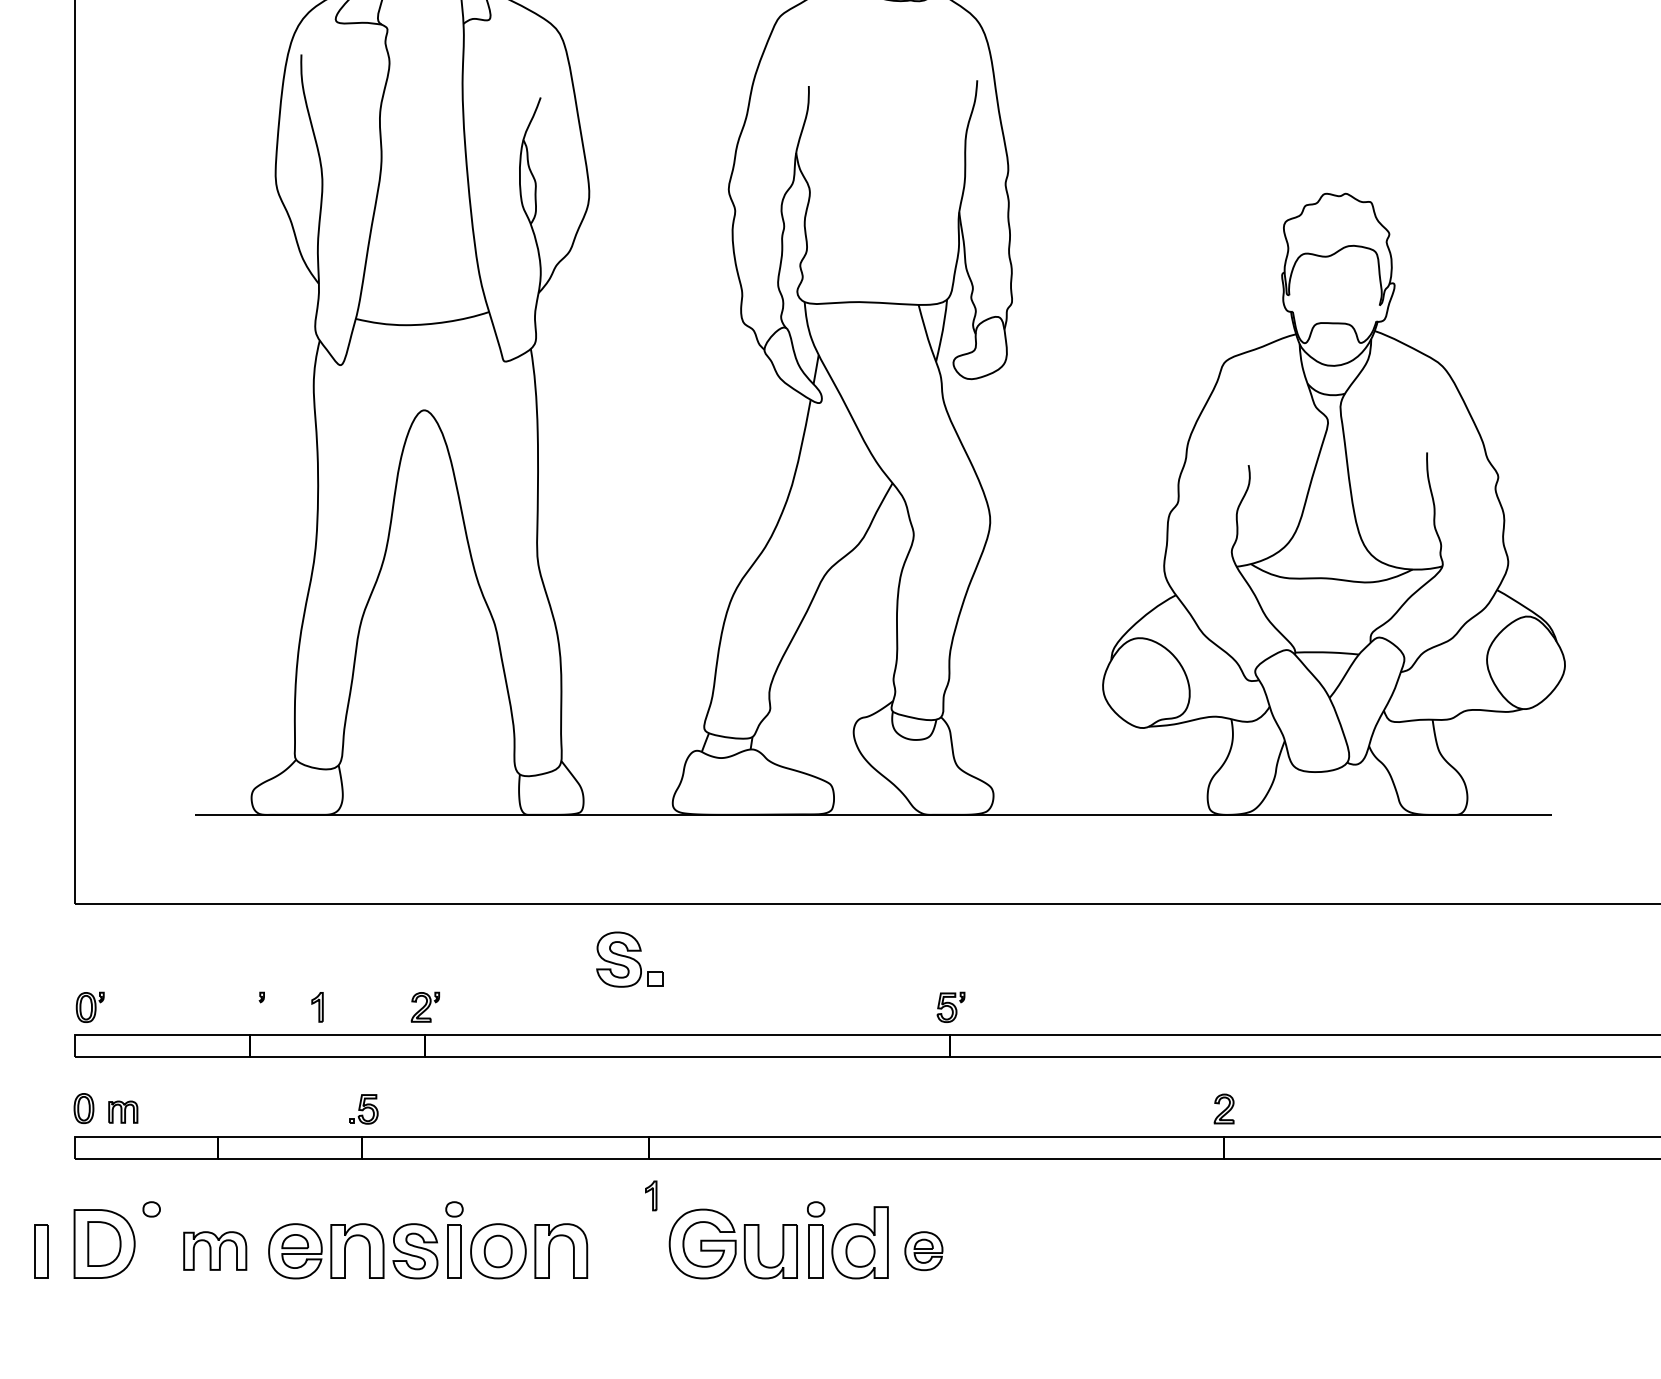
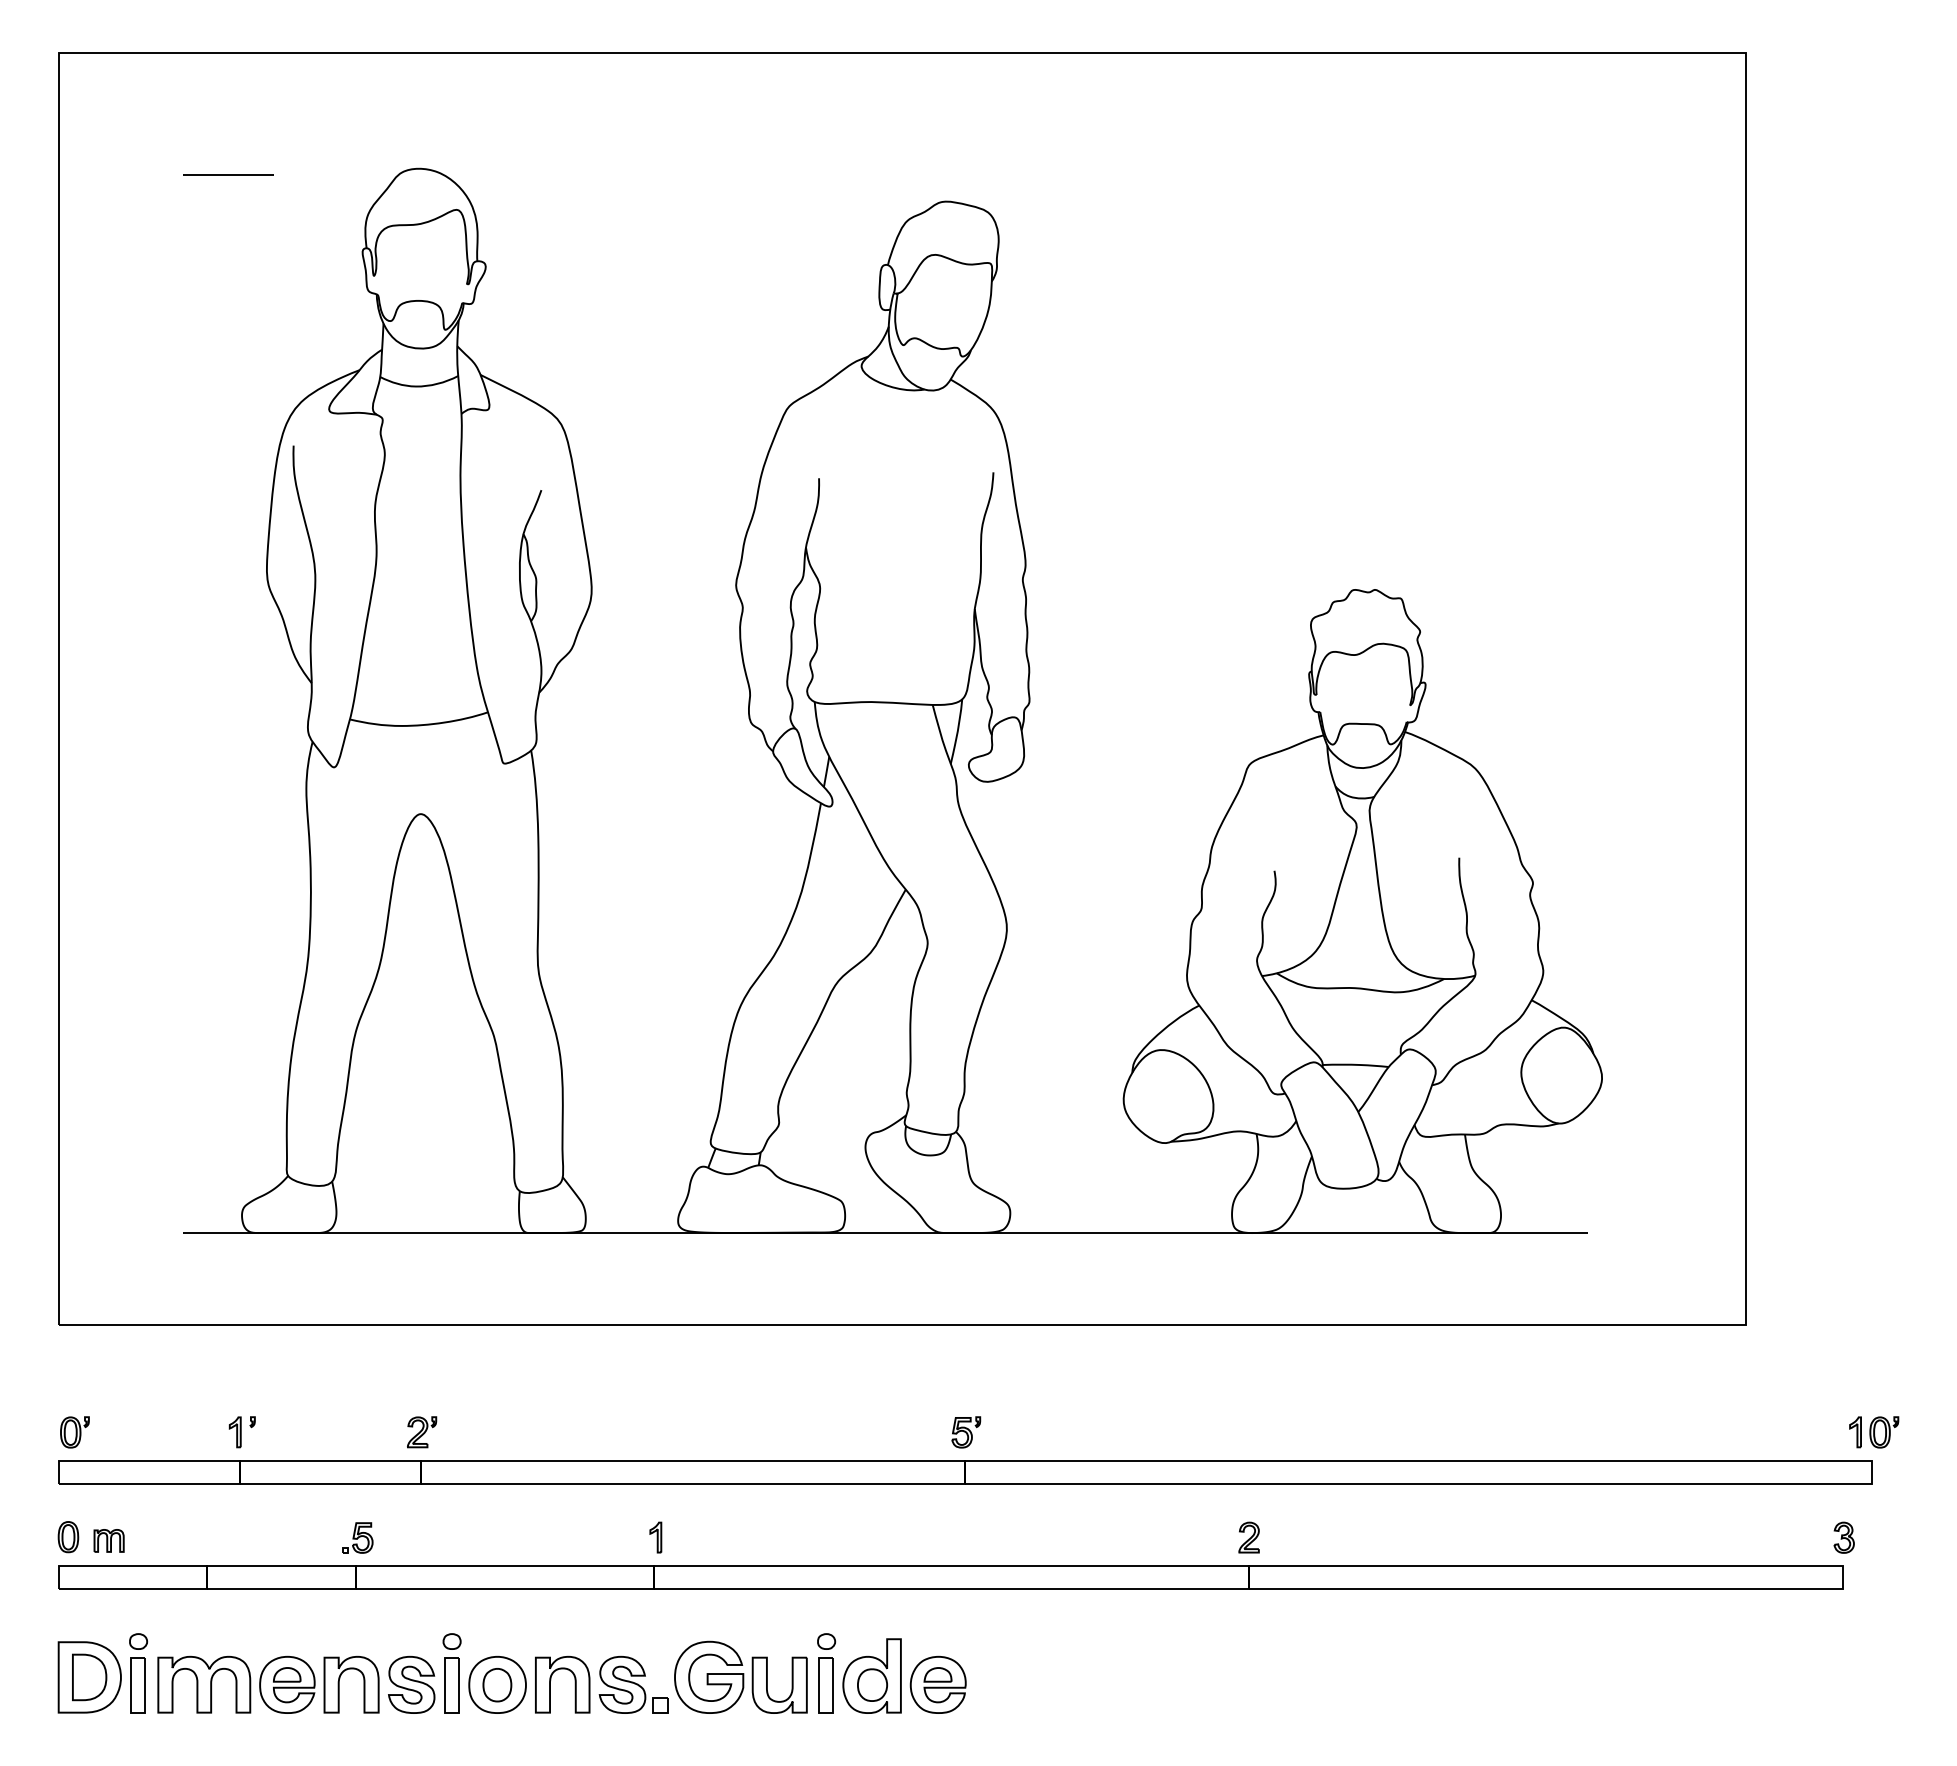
part: (629, 959) -> (633, 1684), moved
part: (316, 1007) -> (234, 1432), moved
part: (650, 1195) -> (655, 1537), moved
part: (215, 1250) -> (204, 1684), size x1.43
part: (923, 1250) -> (937, 1684), size x1.43
part: (40, 1251) -> (137, 1685), moved

